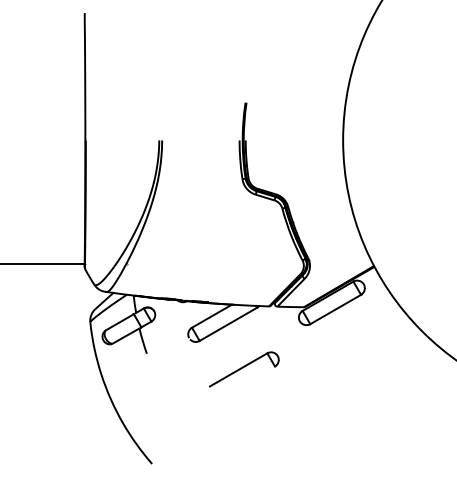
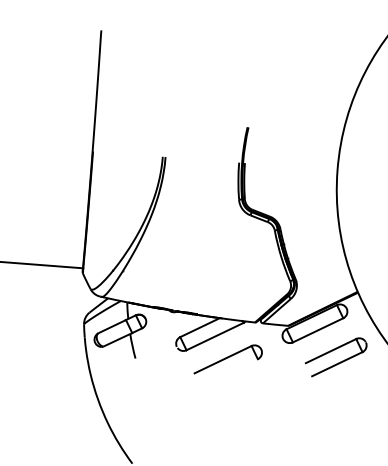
part: (354, 329) -> (334, 350), added
part: (243, 369) -> (227, 359), moved

